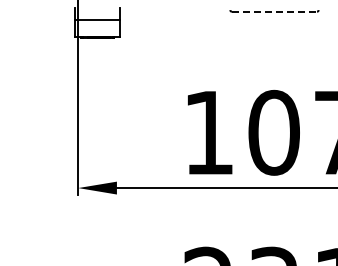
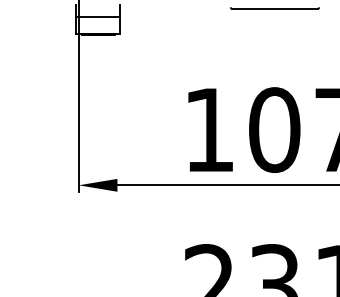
line: (274, 12) -> (274, 9), dashed -> solid

